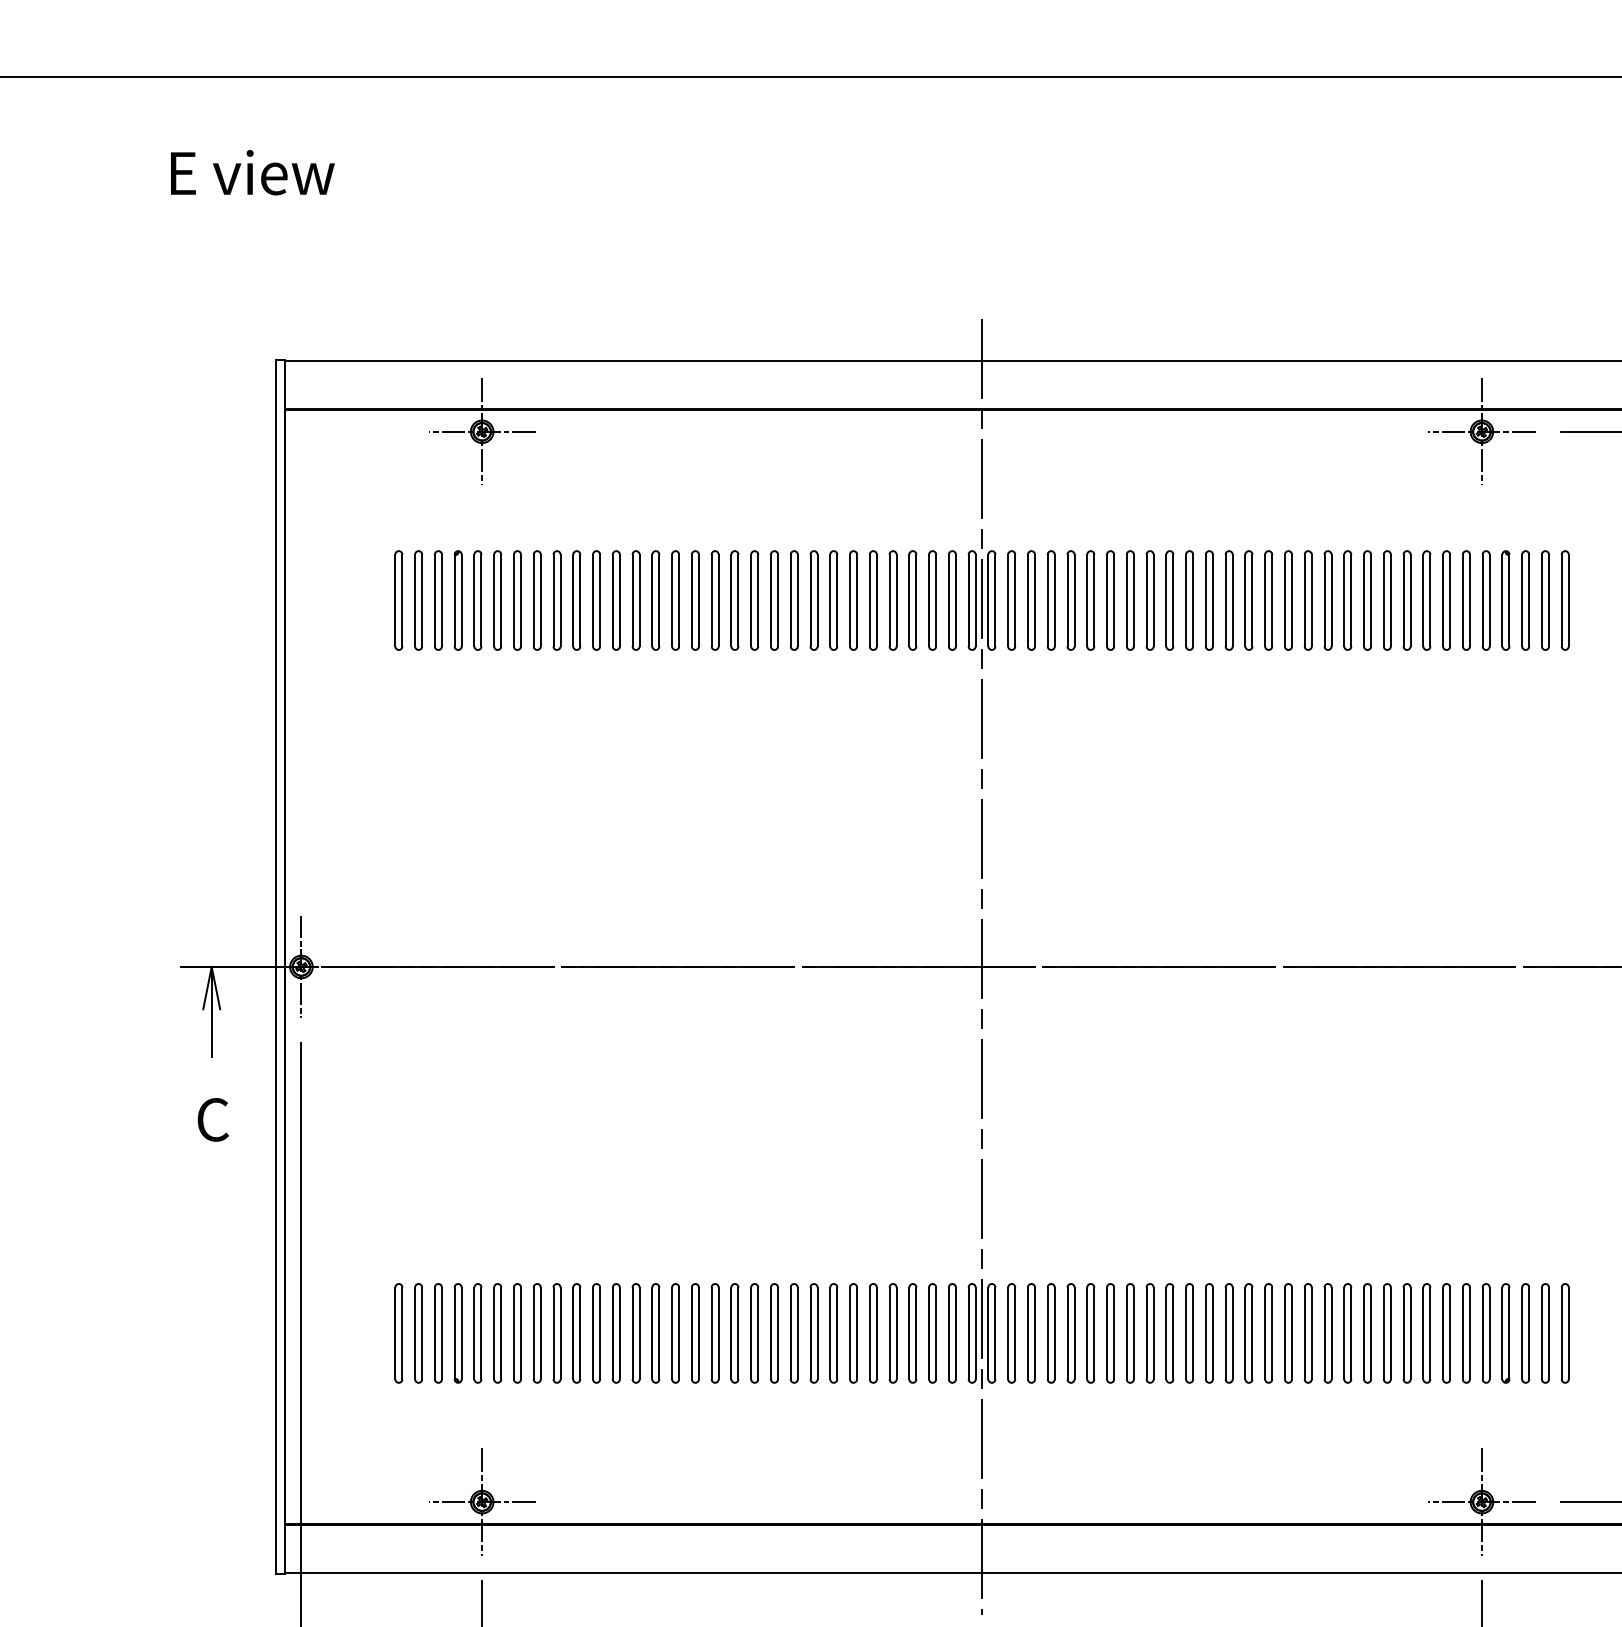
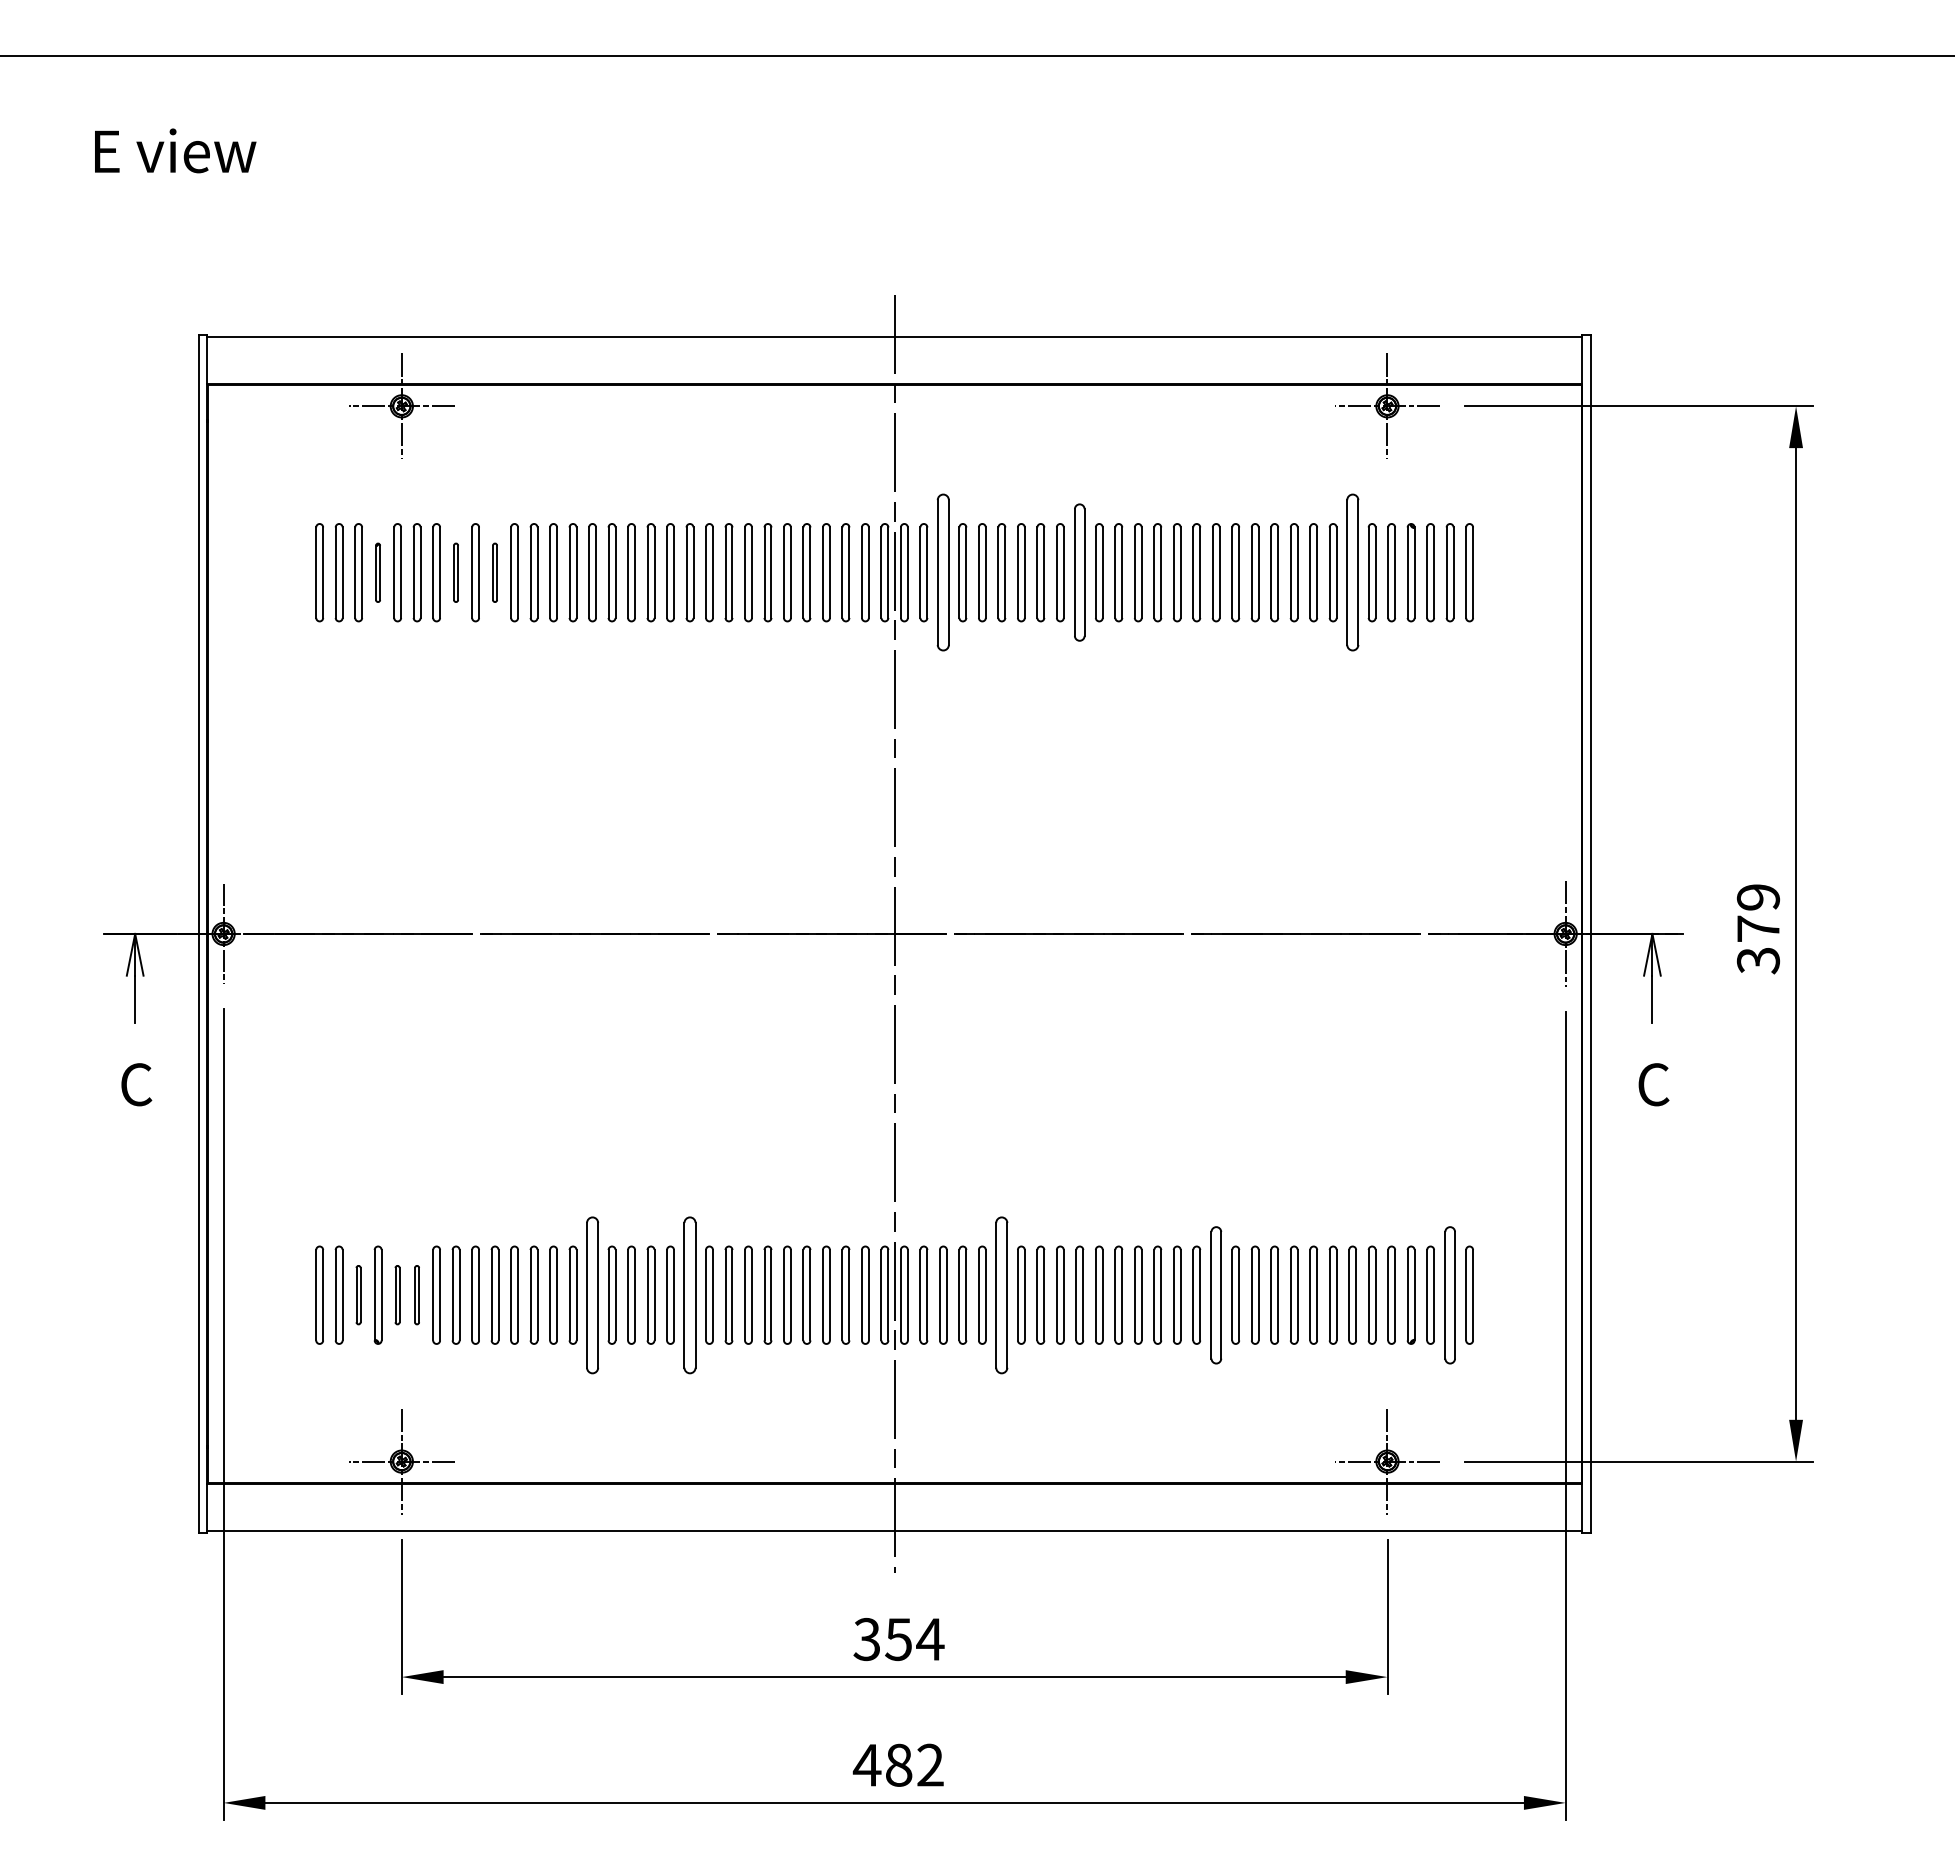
part: (457, 600) -> (377, 572), size x0.6
part: (536, 600) -> (455, 572), size x0.6
part: (576, 600) -> (494, 572), size x0.6
part: (1031, 600) -> (943, 572), size x1.6
part: (1169, 600) -> (1079, 572), size x1.4
part: (1446, 600) -> (1352, 572), size x1.6
part: (438, 1332) -> (358, 1294), size x0.6
part: (477, 1332) -> (397, 1294), size x0.6
part: (497, 1332) -> (416, 1294), size x0.6
part: (675, 1332) -> (592, 1294), size x1.6
part: (773, 1332) -> (689, 1294), size x1.6
part: (1090, 1332) -> (1001, 1294), size x1.6
part: (1307, 1332) -> (1215, 1294), size x1.4
part: (1544, 1332) -> (1449, 1294), size x1.4

